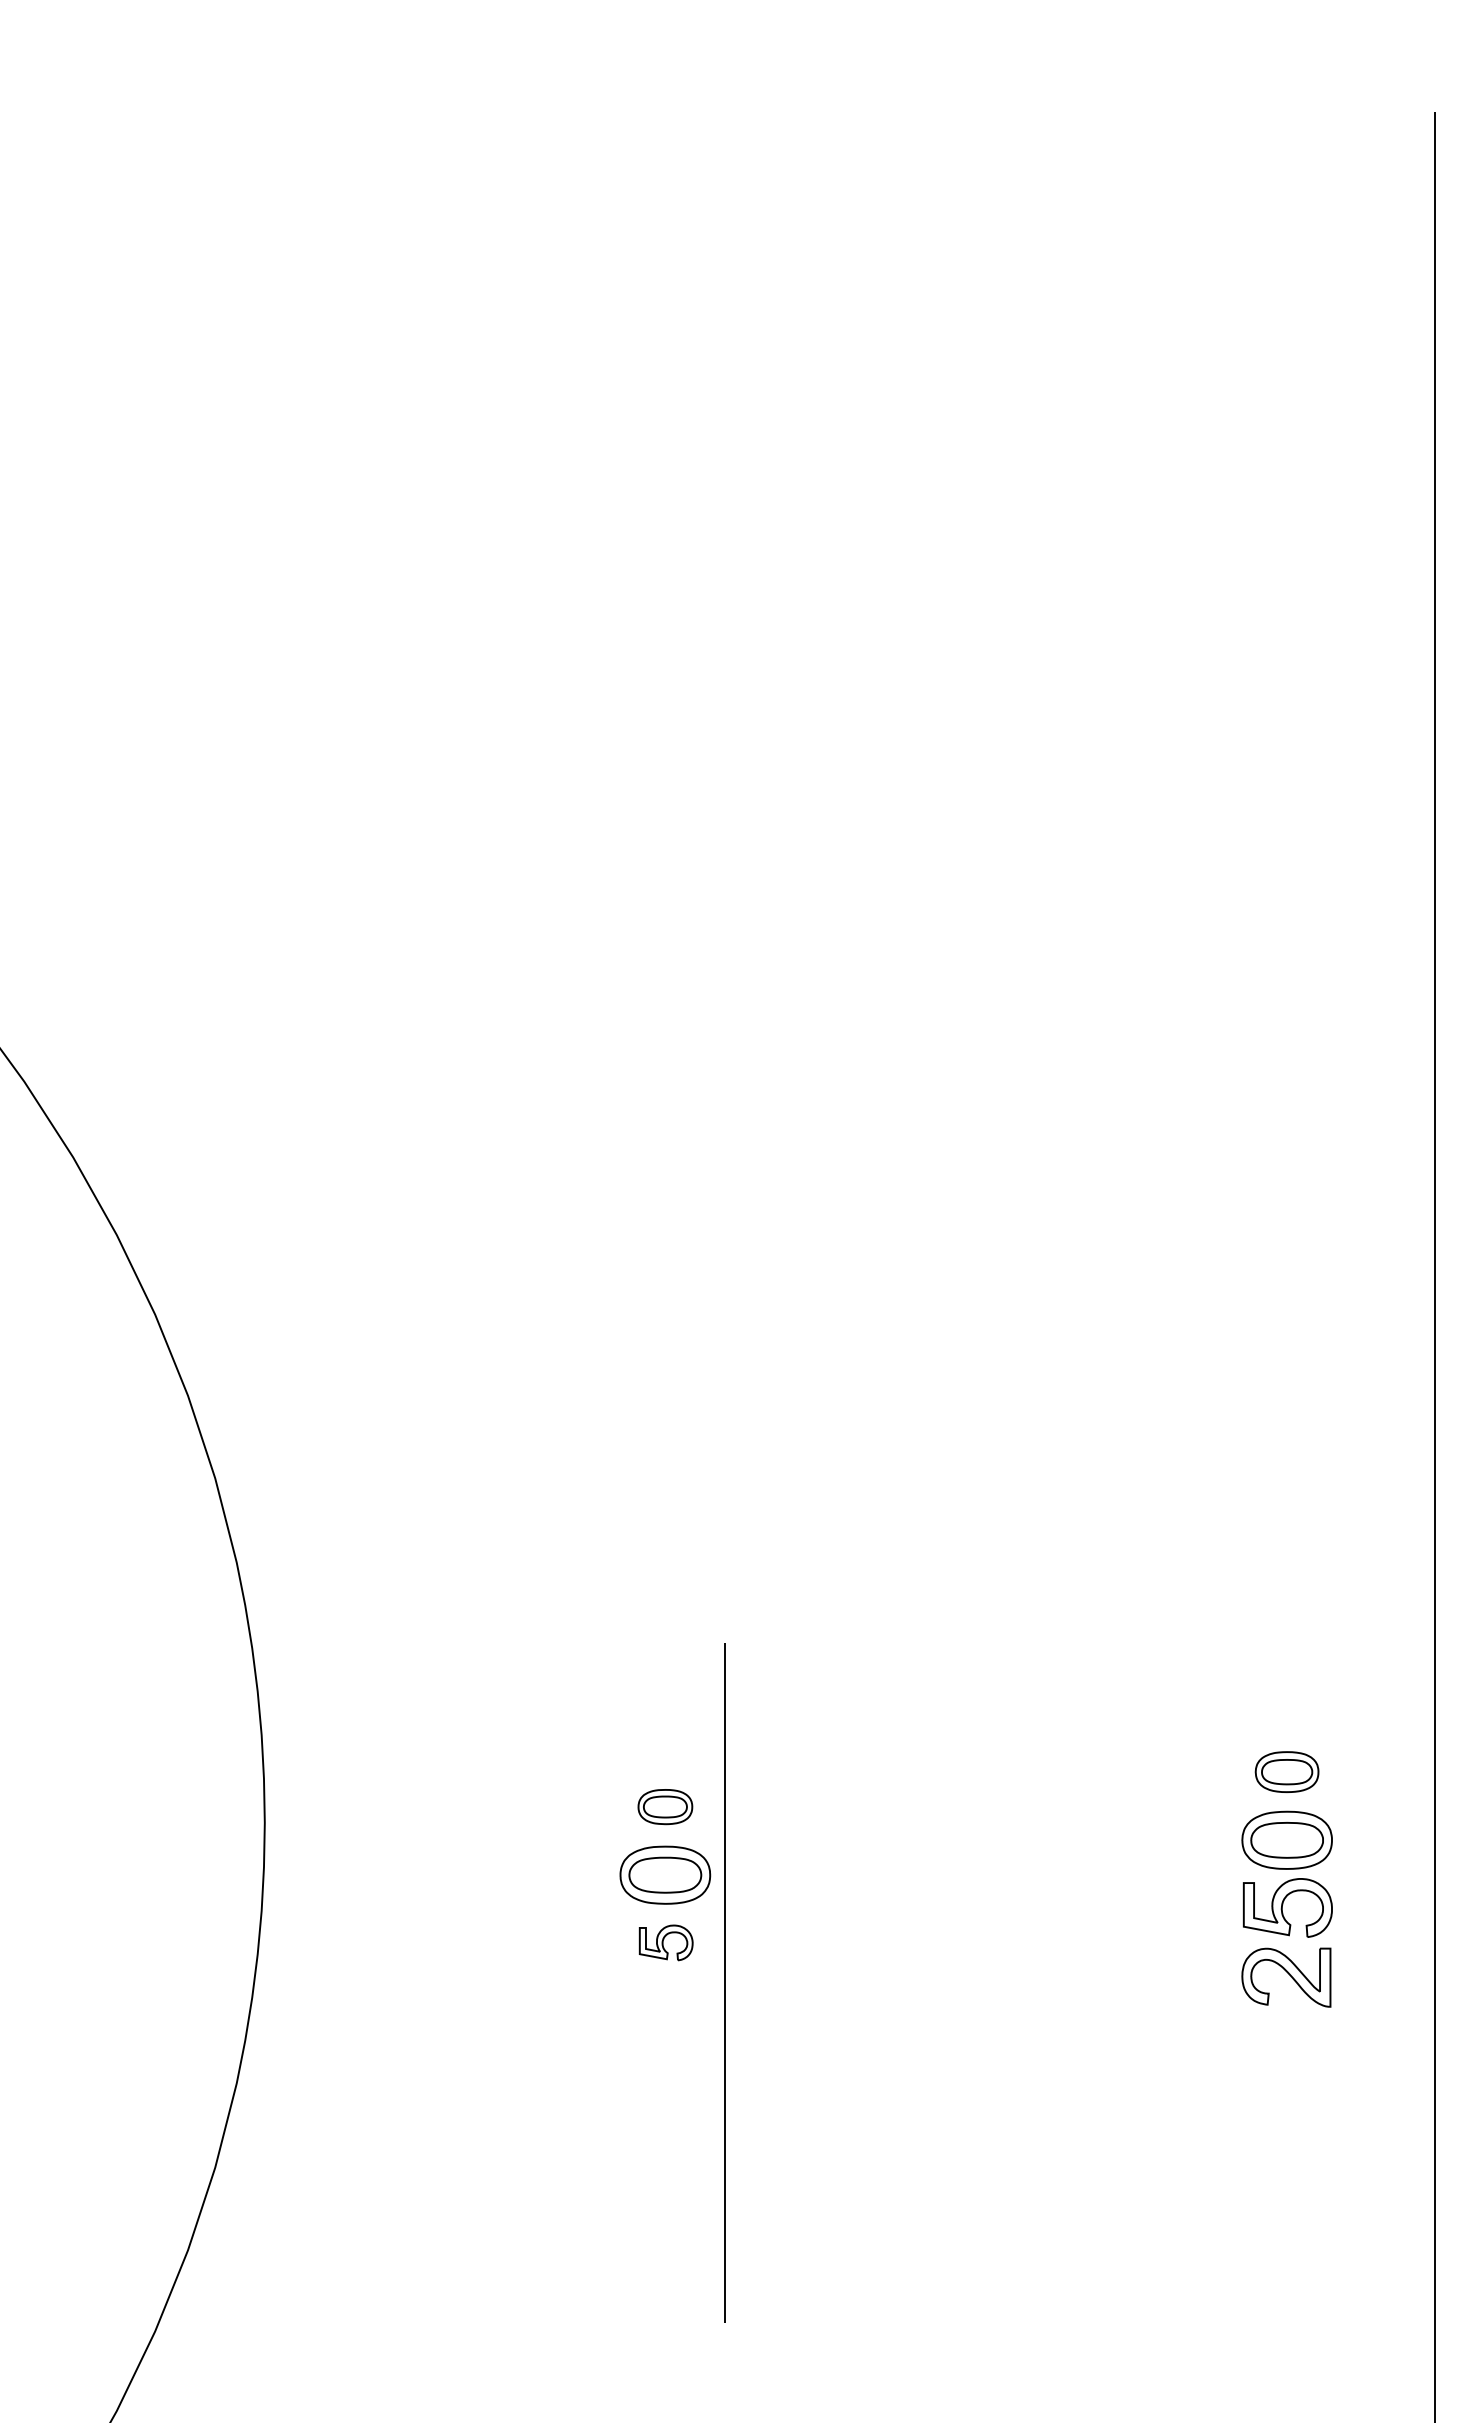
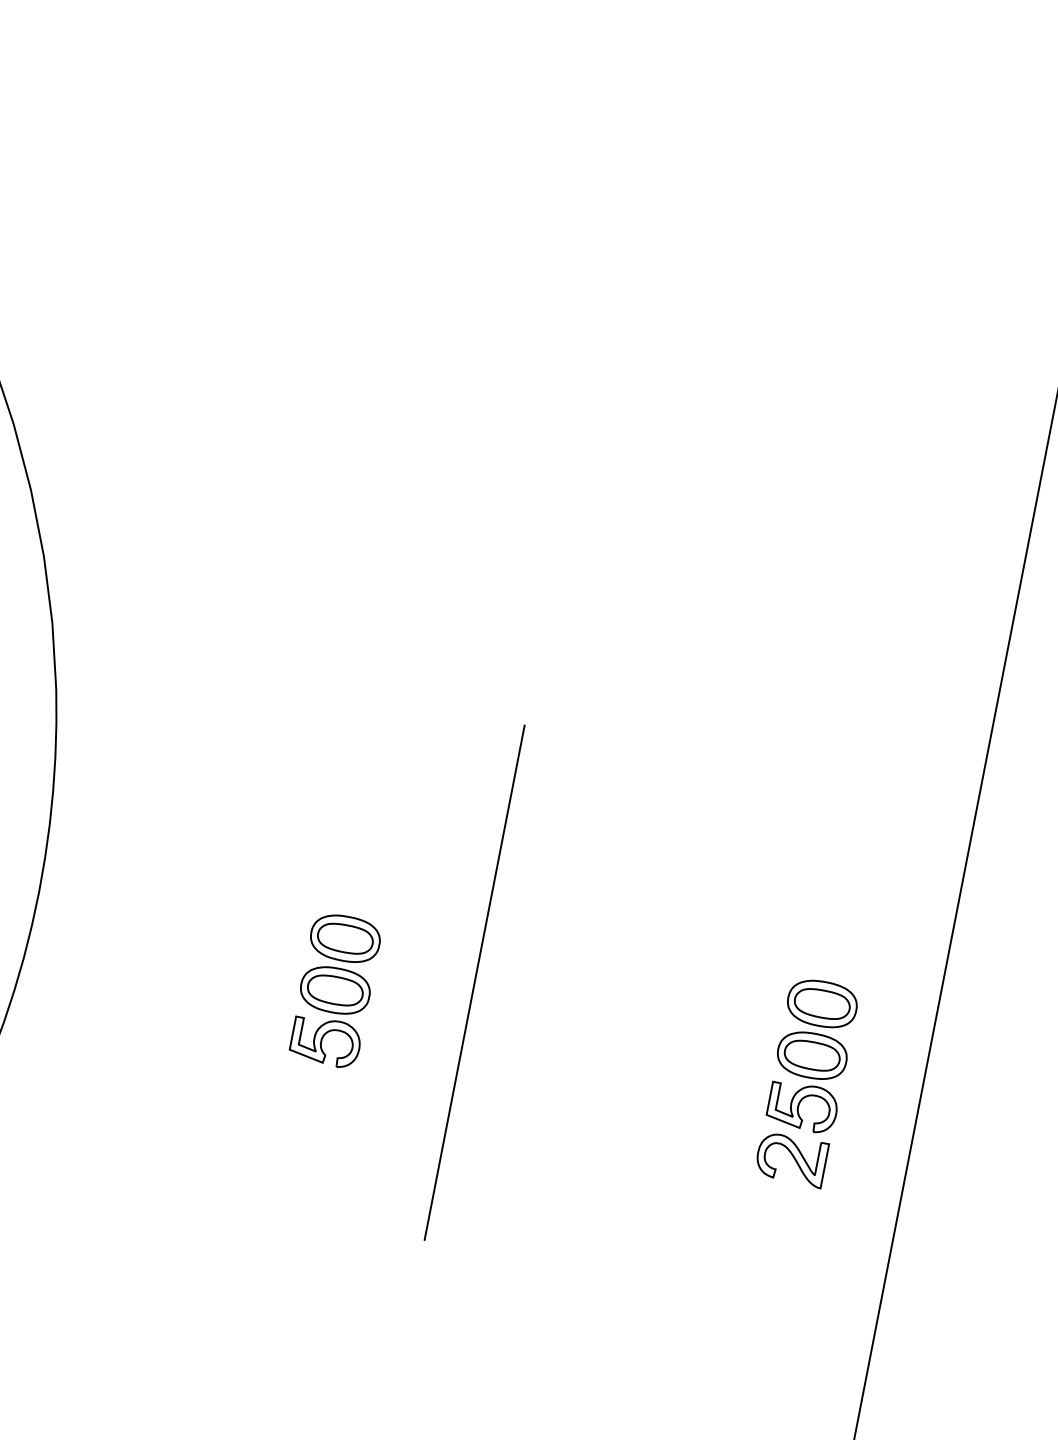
part: (1286, 1771) -> (821, 1003), size x1.43
part: (665, 1806) -> (345, 938), size x1.67
part: (666, 1942) -> (326, 1041), size x1.67
line: (724, 1982) -> (474, 982), moved

